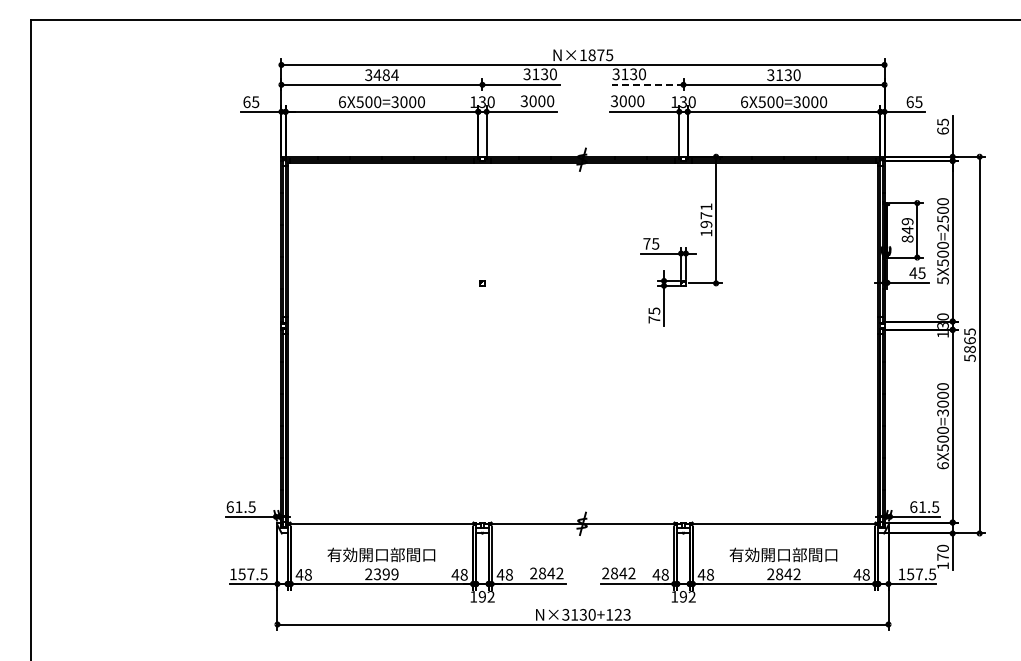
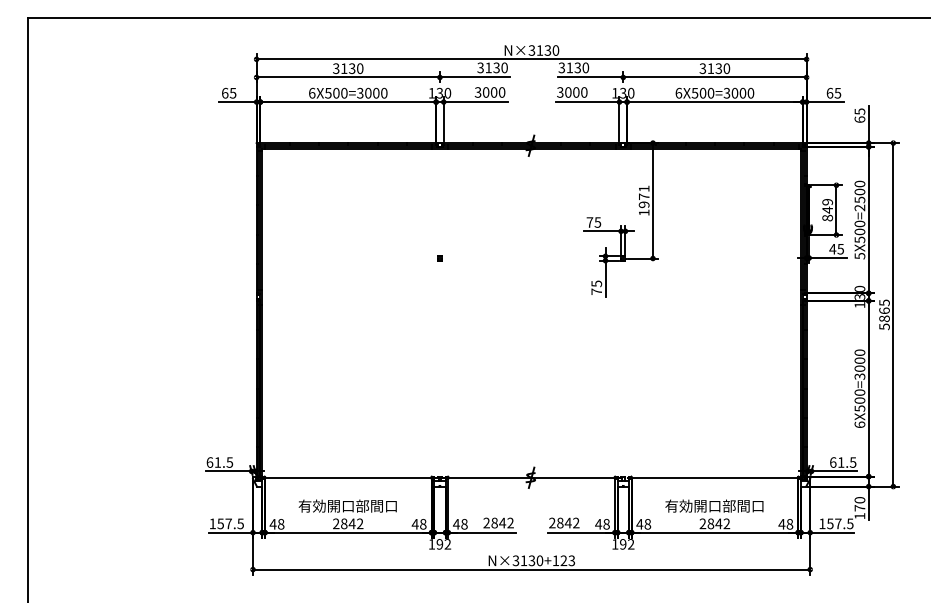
text: (596, 55) -> (543, 50), N×1875 -> N×3130
text: (385, 75) -> (351, 68), 3484 -> 3130
line: (647, 84) -> (590, 77), dashed -> solid
text: (385, 574) -> (351, 524), 2399 -> 2842

